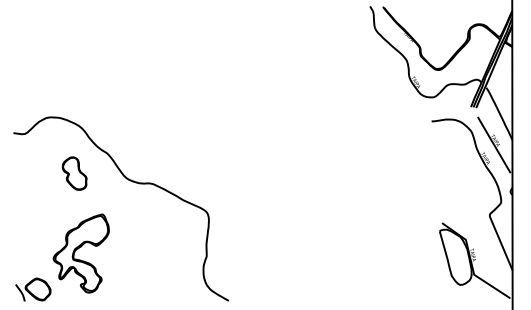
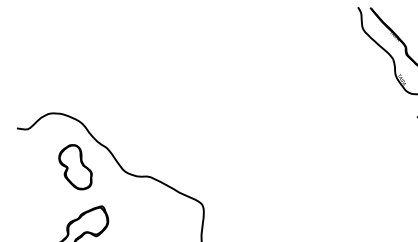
part: (74, 173) -> (75, 167), size x1.43

